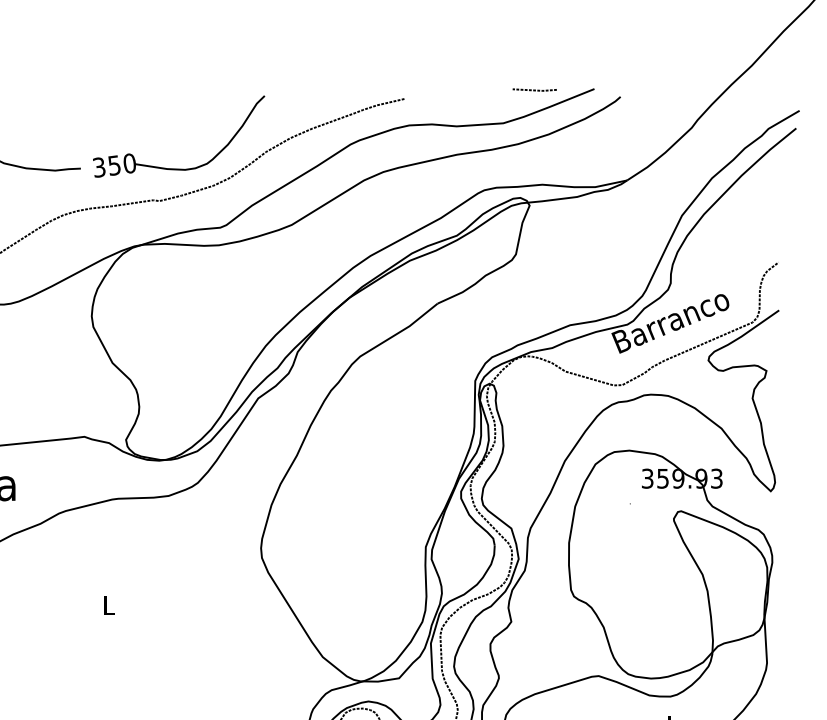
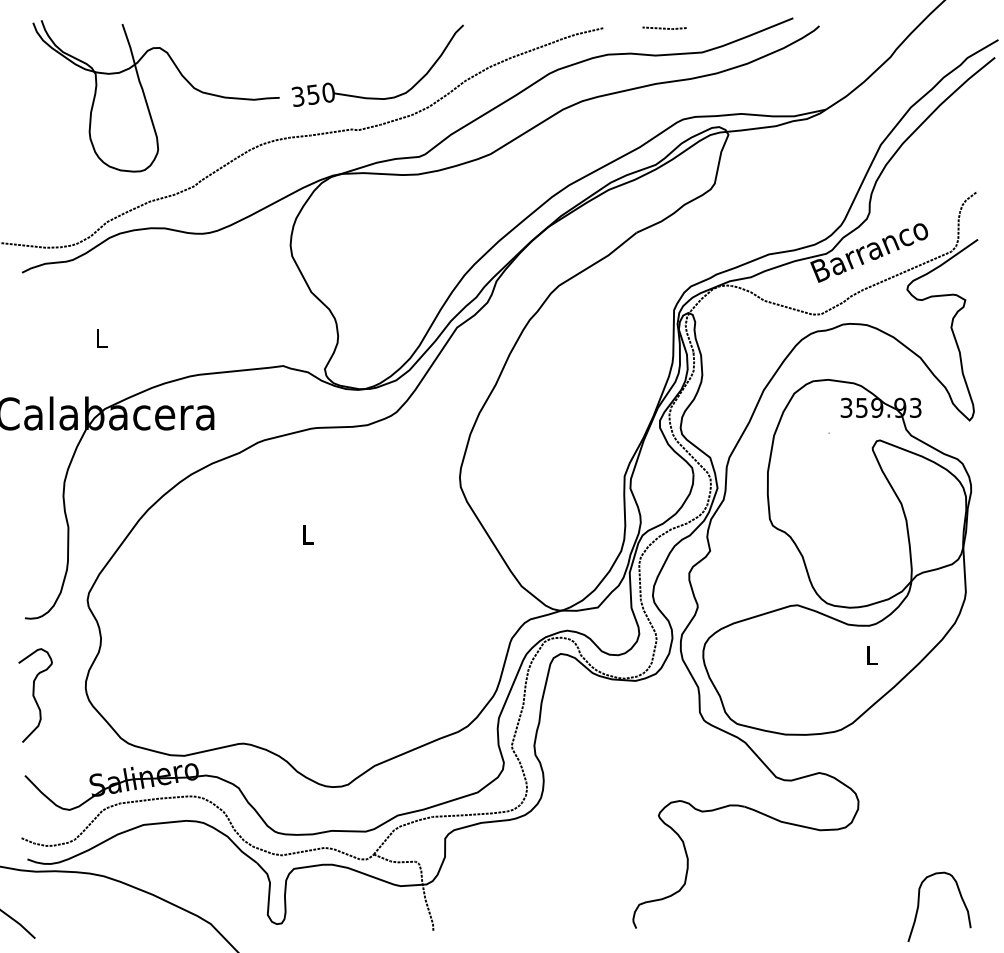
line: (534, 89) -> (664, 27), moved

